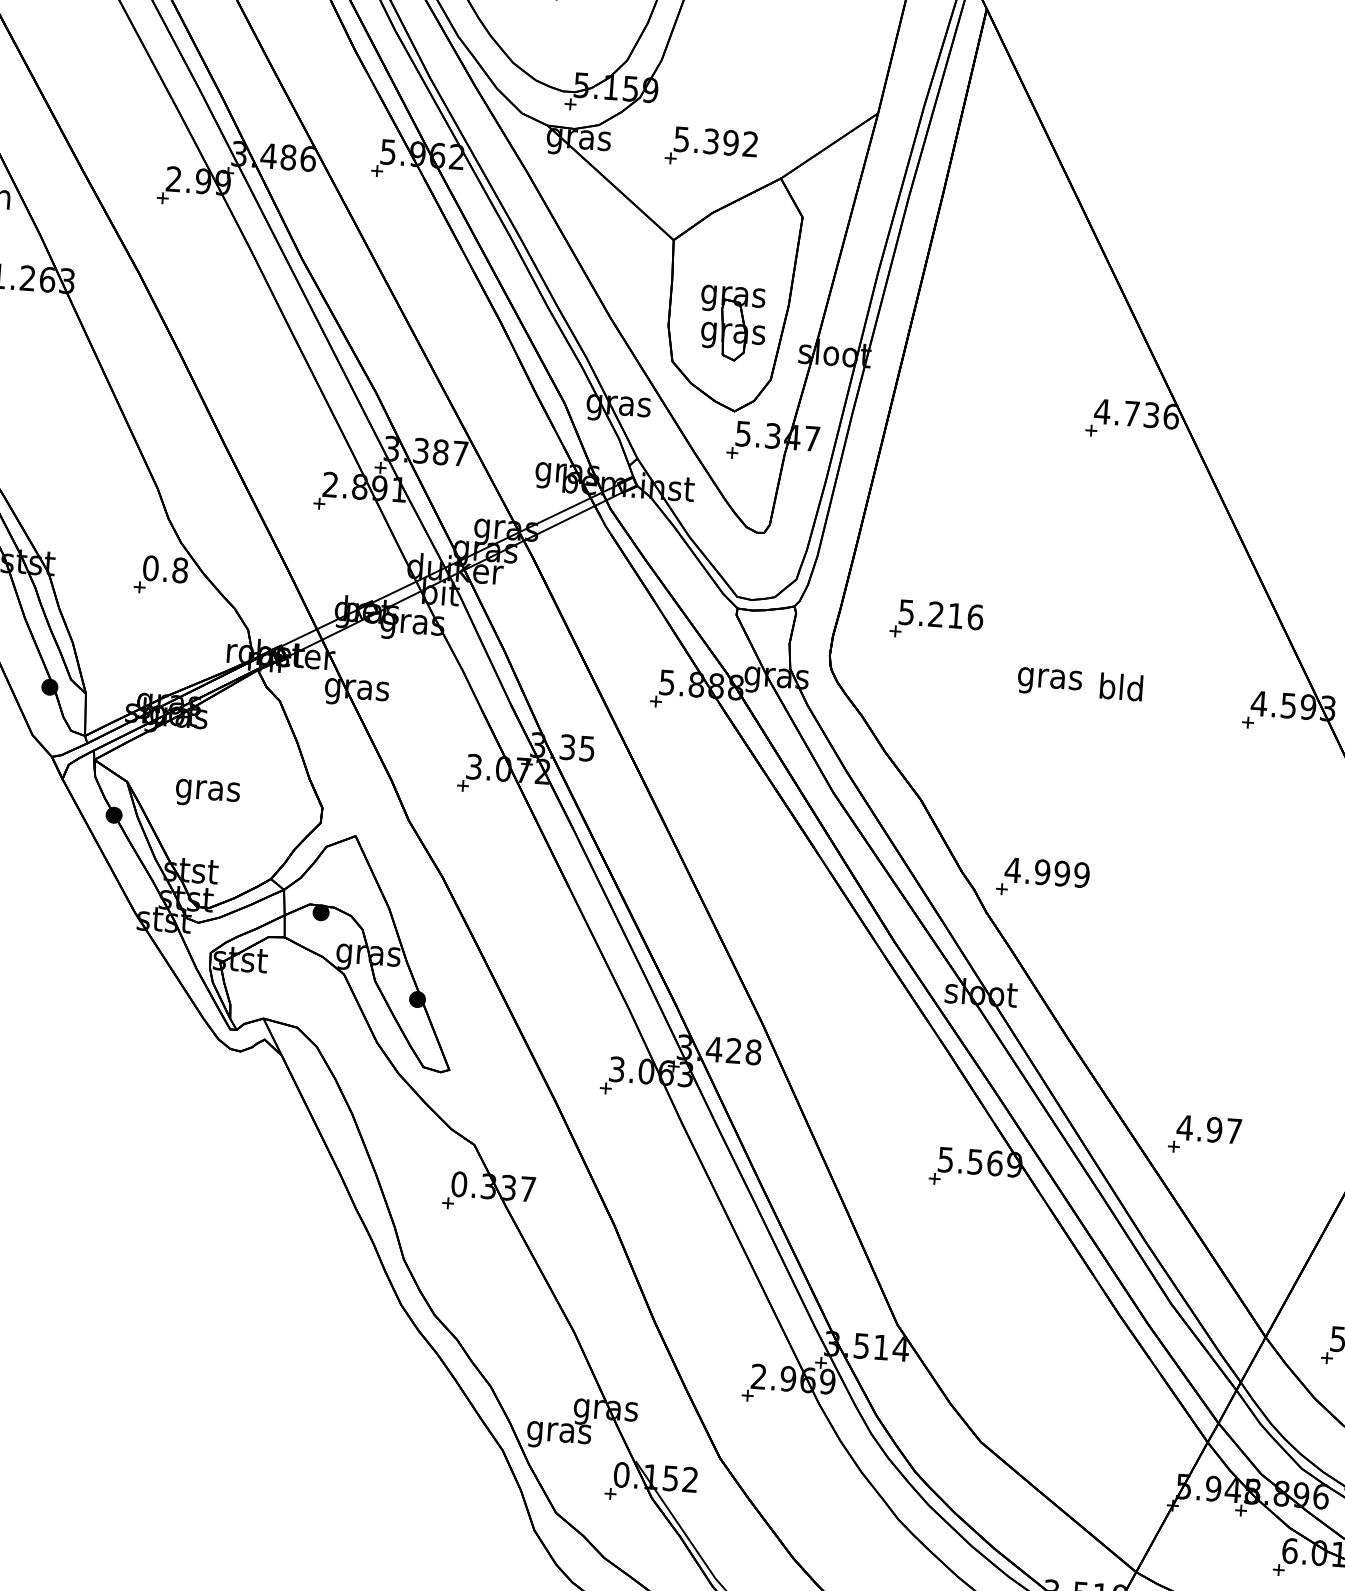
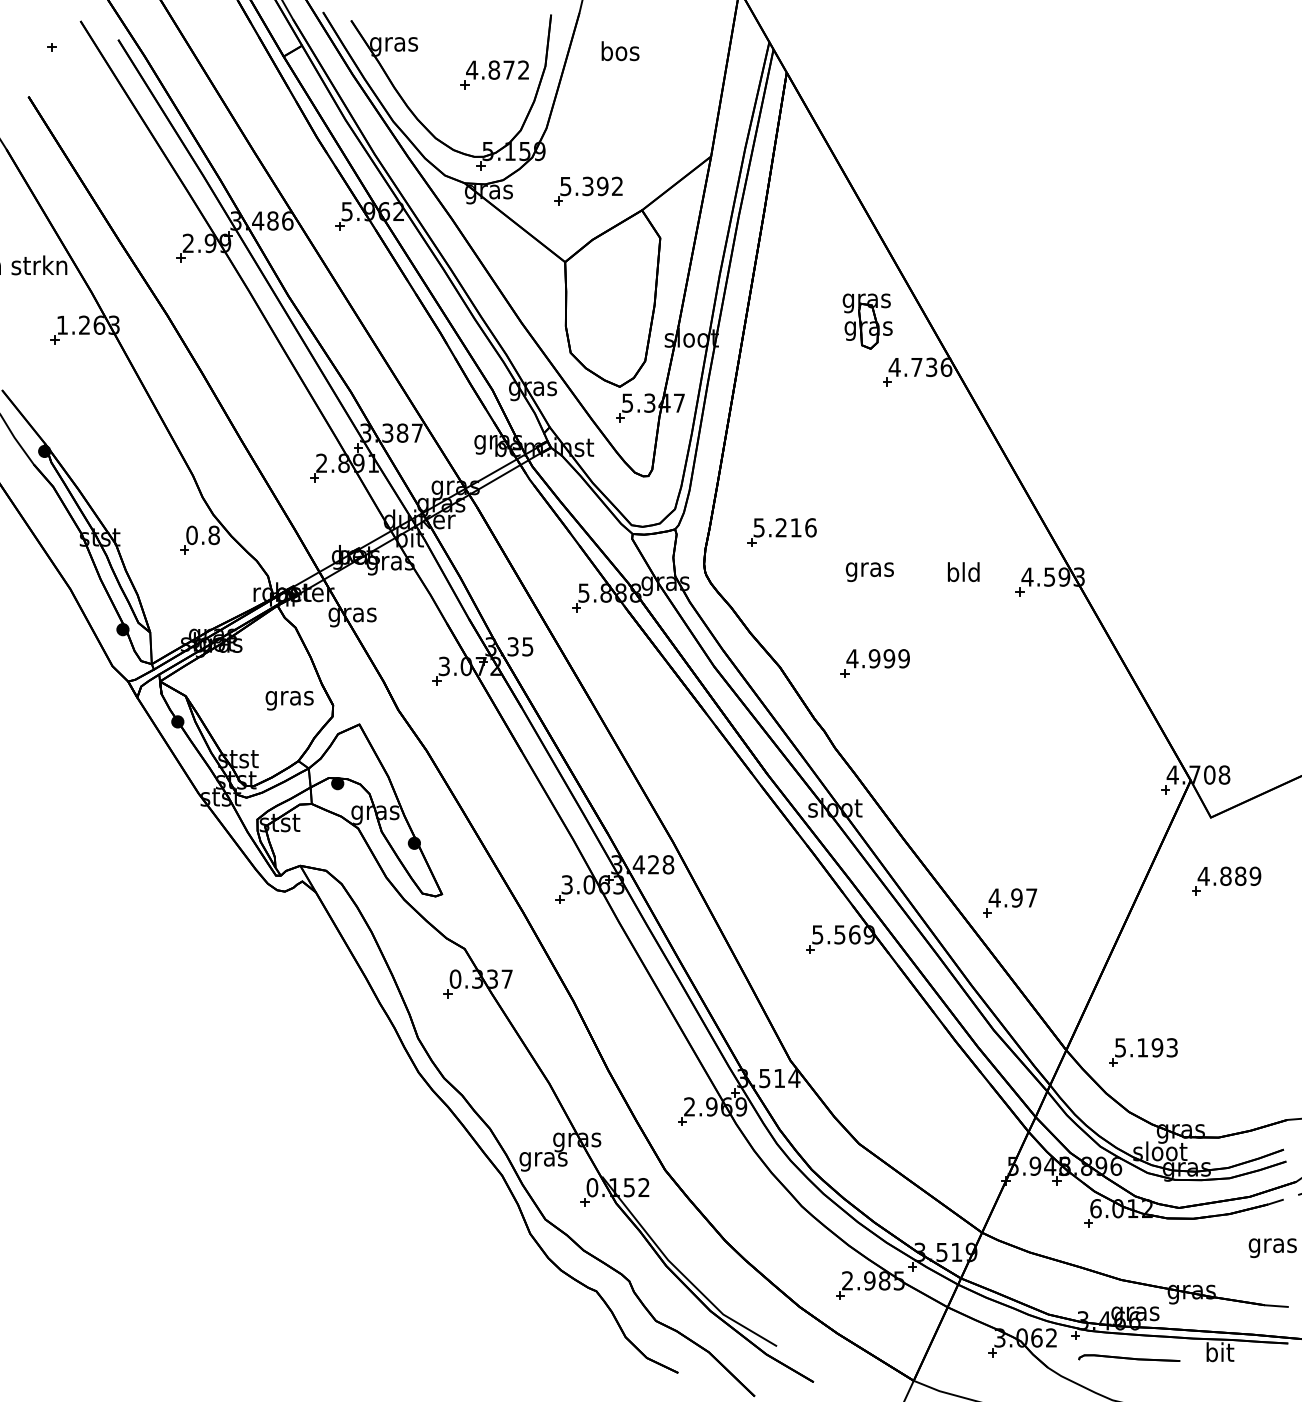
part: (732, 323) -> (867, 321), moved
text: (1121, 687) -> (963, 572), moved
text: (207, 793) -> (289, 700), moved
part: (1041, 878) -> (874, 663), moved

